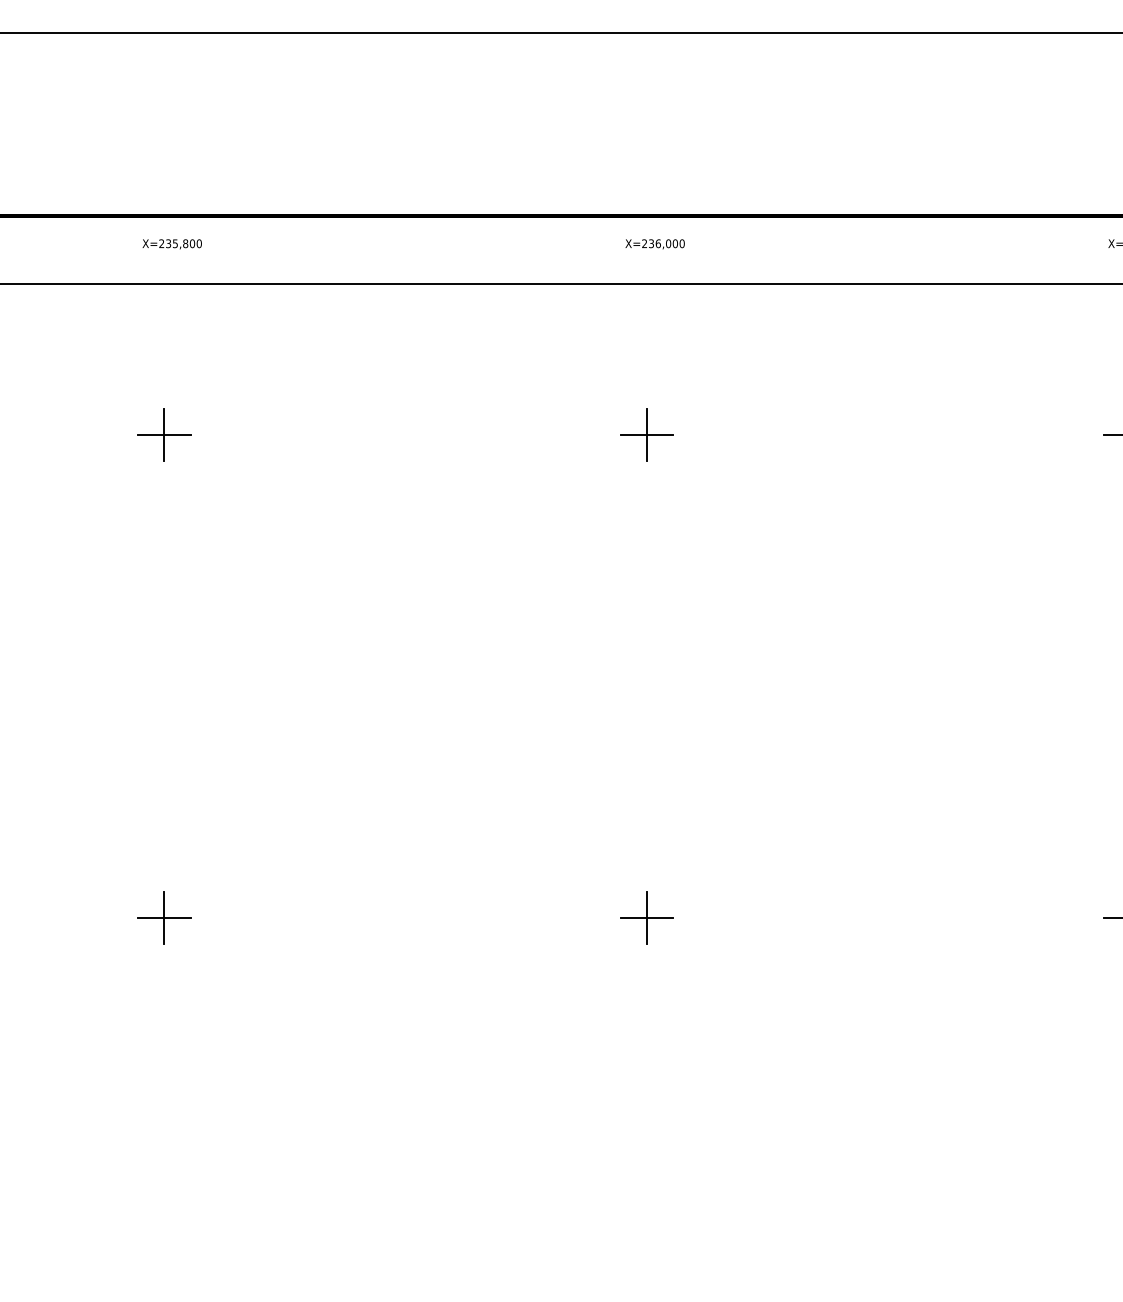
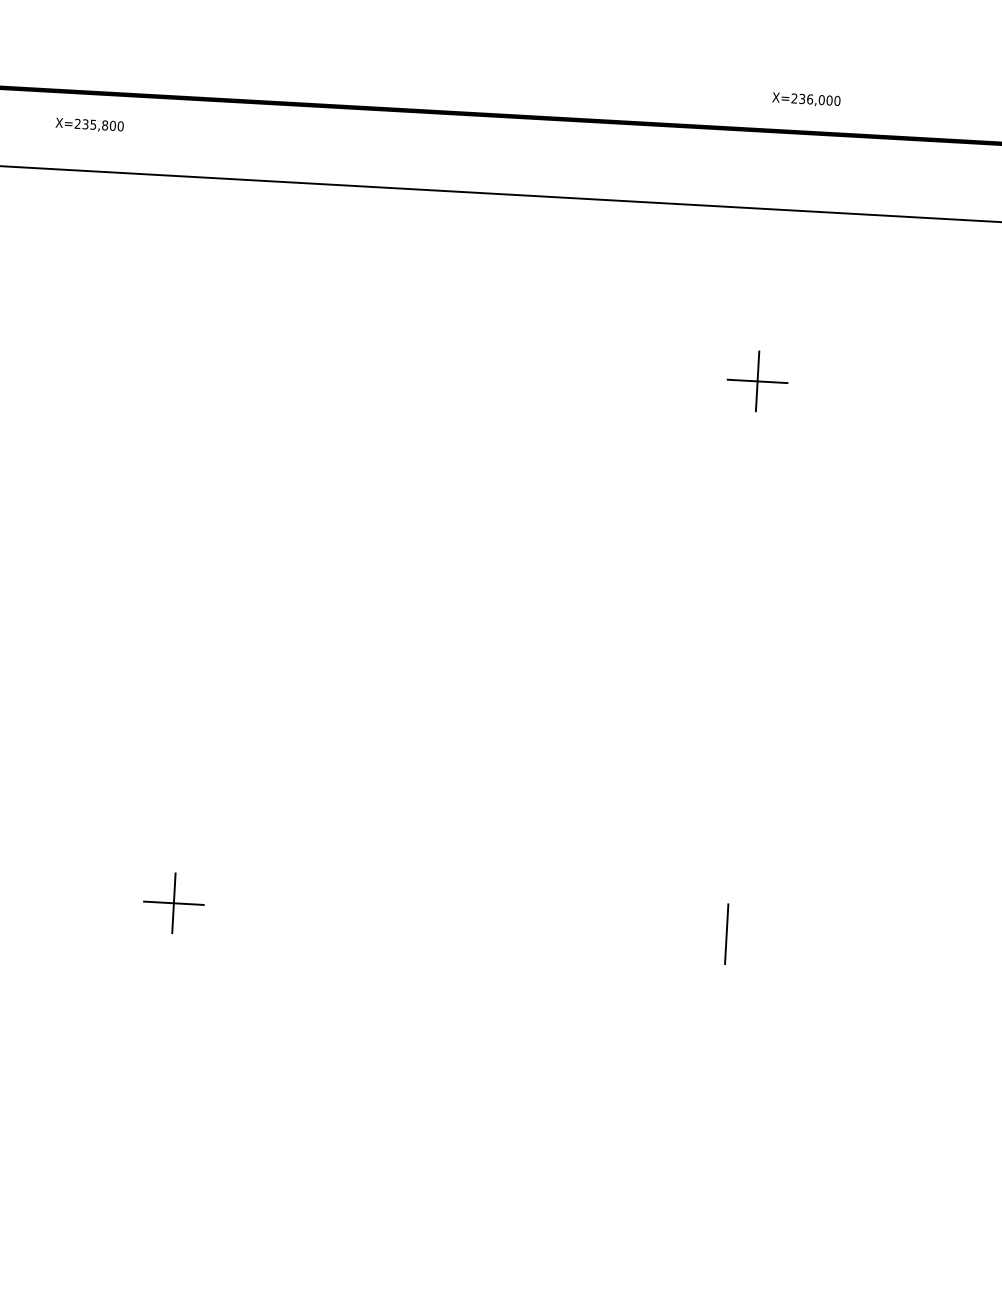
text: (171, 244) -> (88, 125), moved
text: (654, 244) -> (805, 100), moved
part: (164, 434) -> (204, 350), removed
line: (647, 917) -> (726, 933), removed

